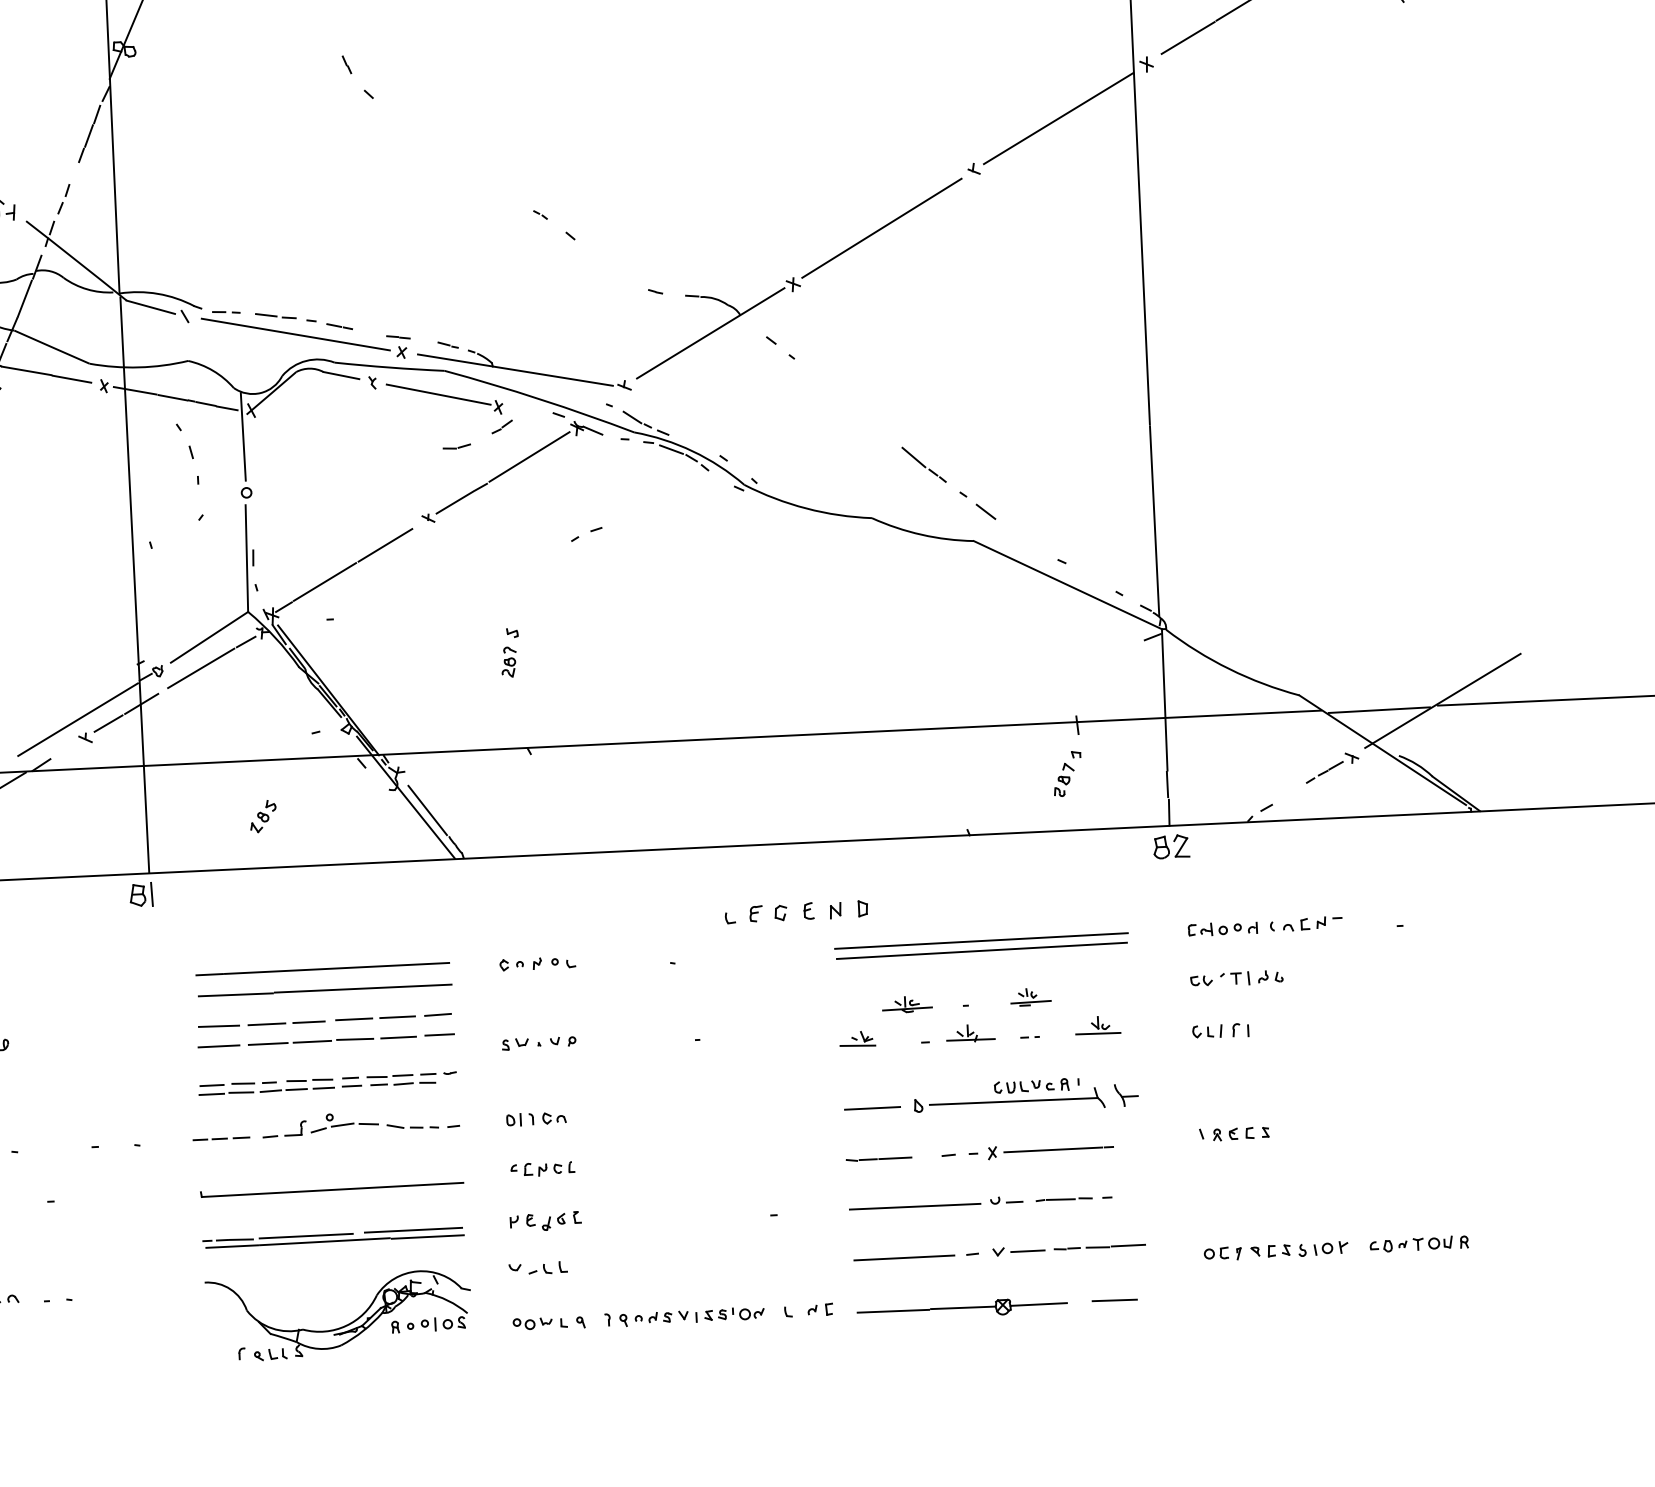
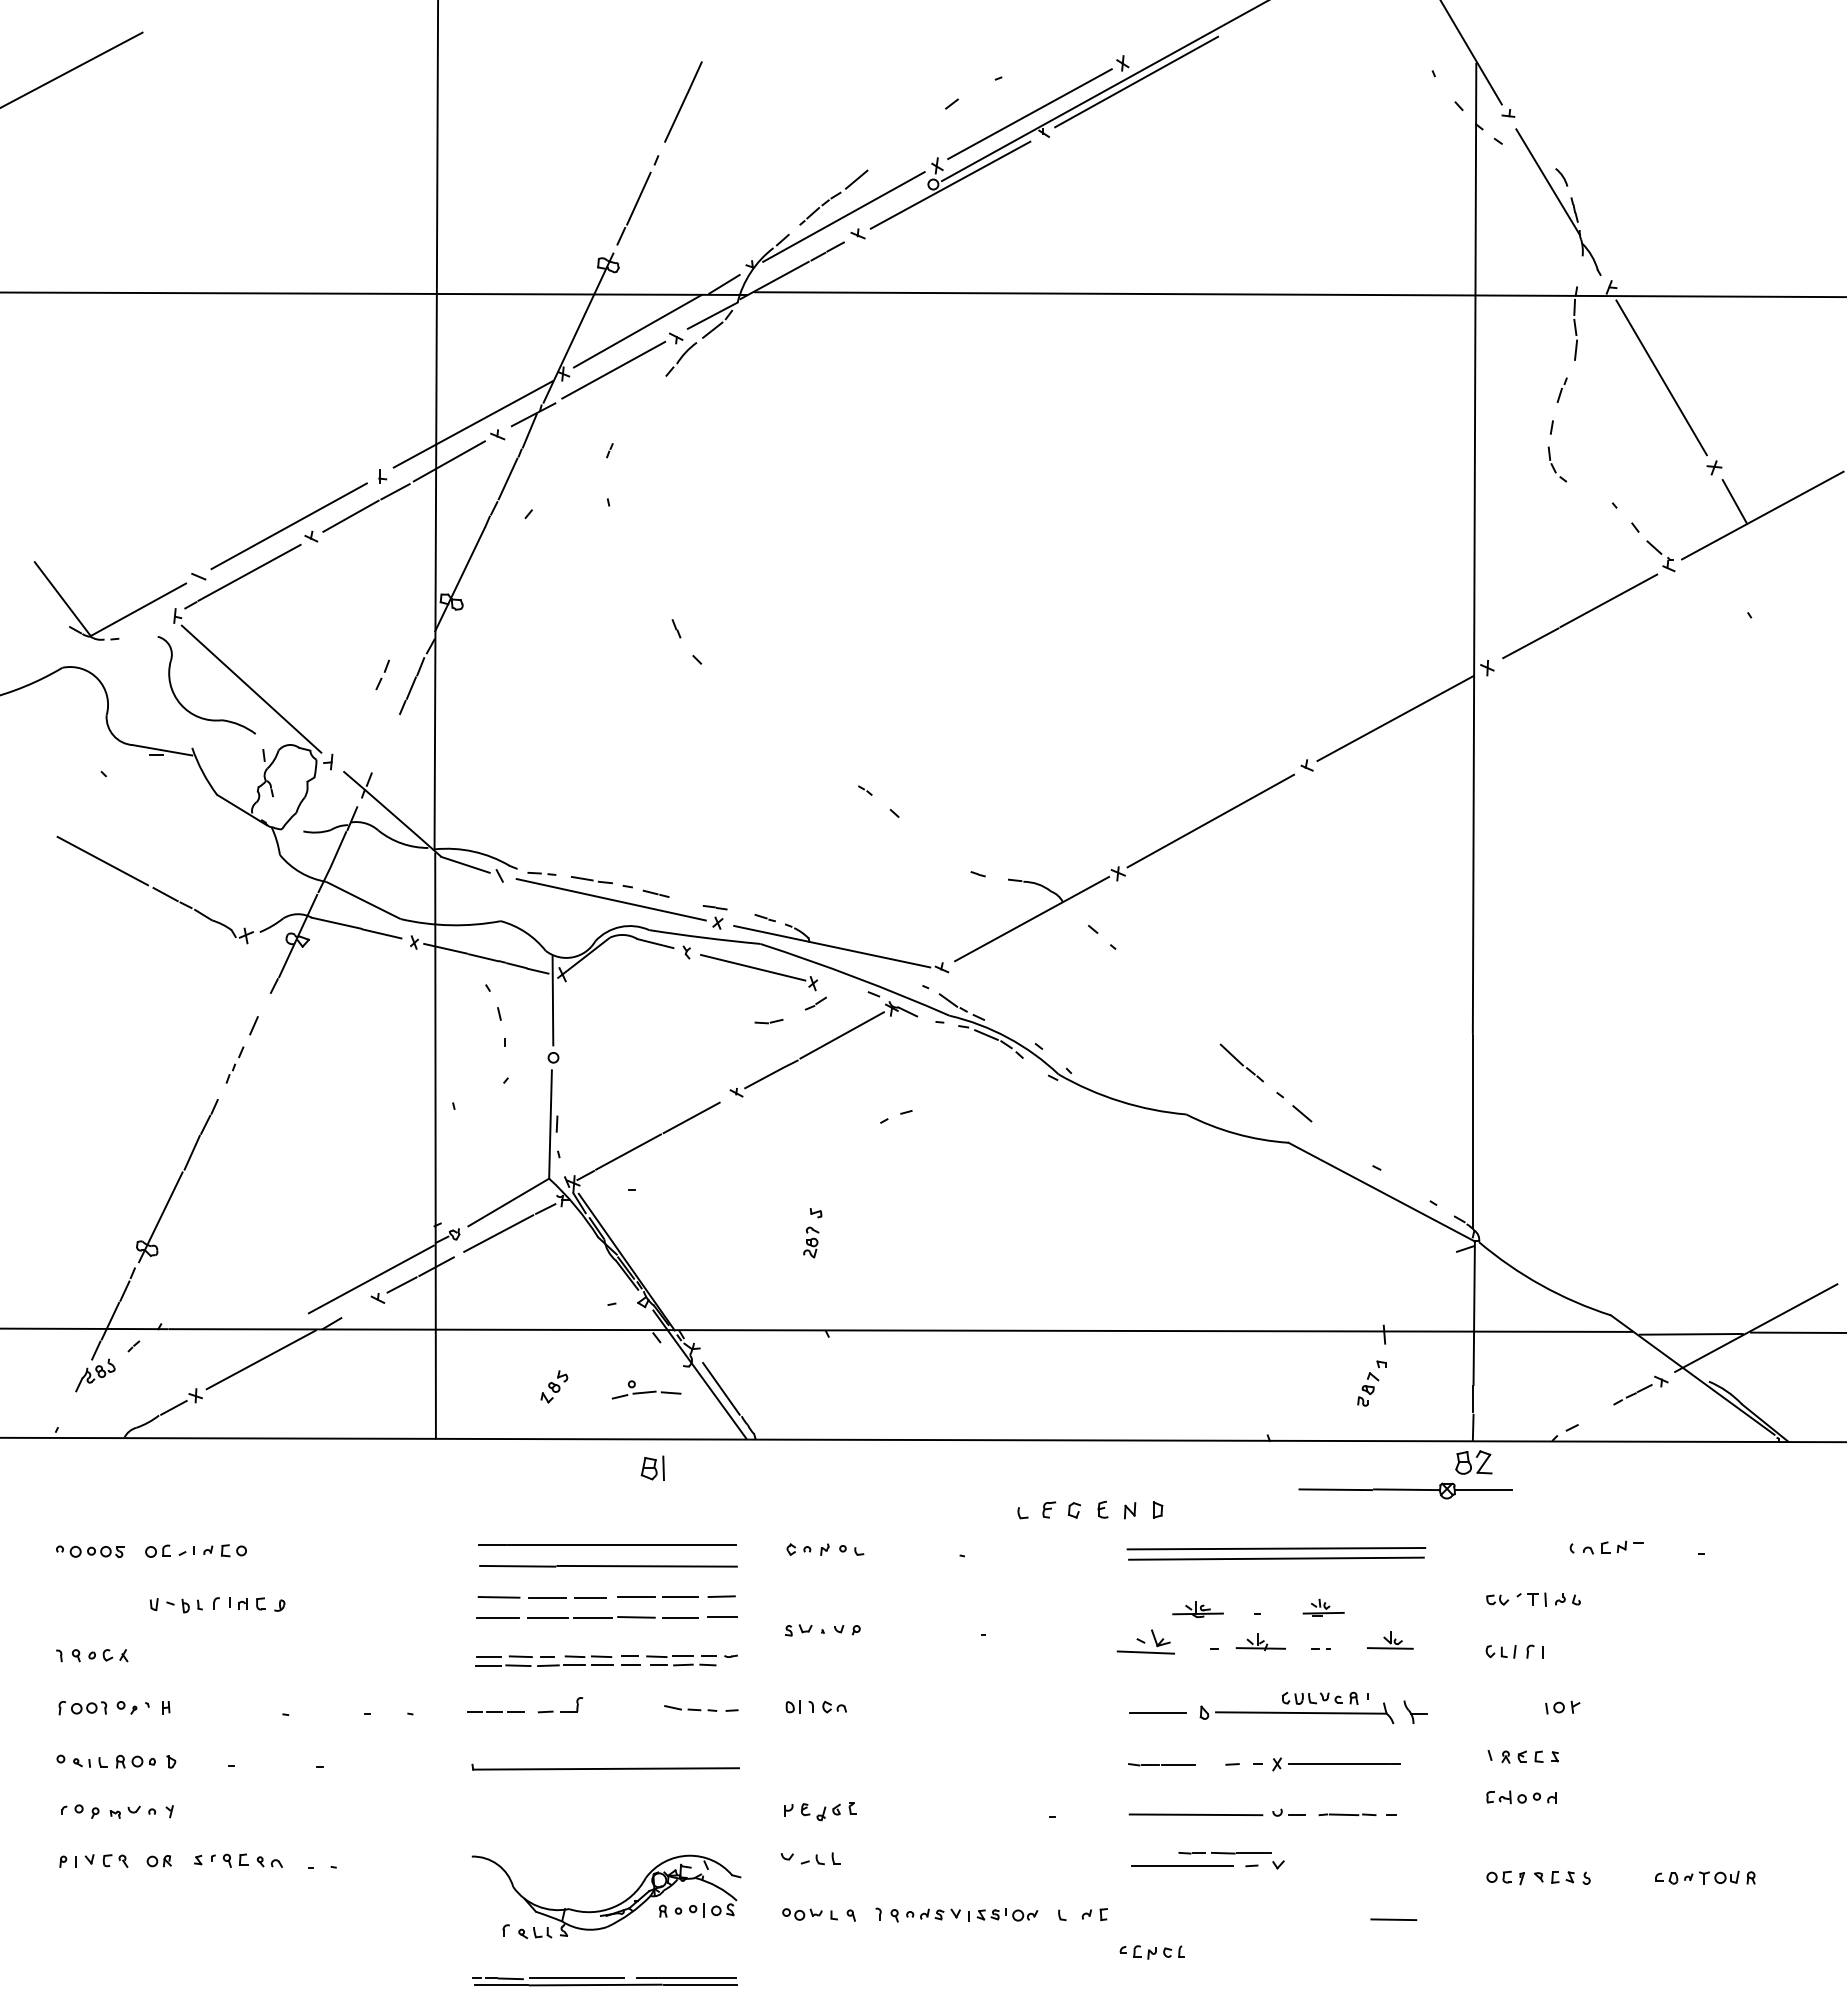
part: (63, 198) -> (382, 674), moved
part: (140, 894) -> (652, 1467), moved
part: (1222, 929) -> (1521, 1797), moved
part: (857, 1039) -> (1145, 1642), size x1.6
part: (344, 1121) -> (646, 1389), moved
part: (542, 1169) -> (1151, 1952), moved
part: (333, 1237) -> (604, 1981), moved
line: (1099, 1247) -> (1224, 1853), moved
part: (1330, 1248) -> (1562, 1707), moved
line: (1028, 1251) -> (1308, 1865), removed
part: (962, 1308) -> (1405, 1490), moved

